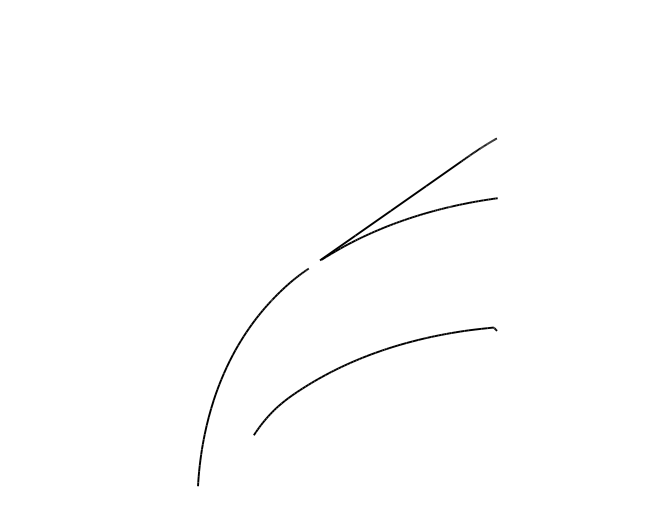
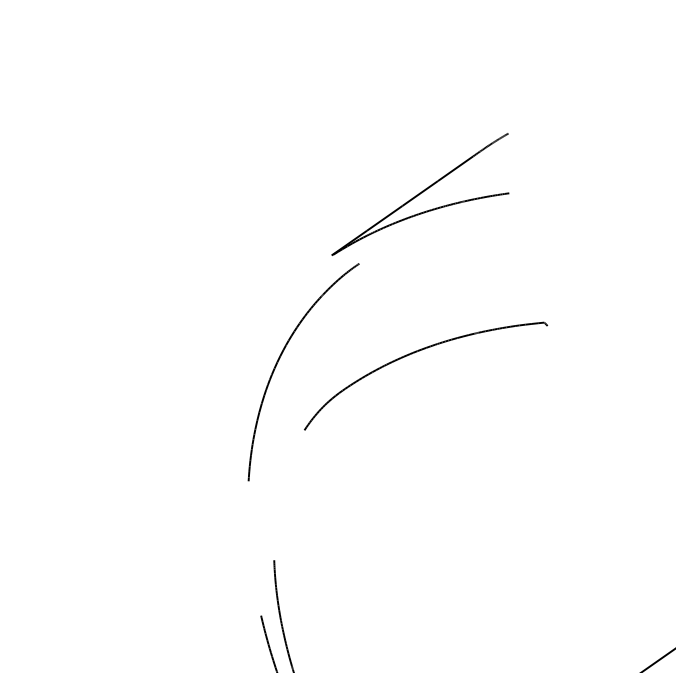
part: (408, 199) -> (420, 194), moved

